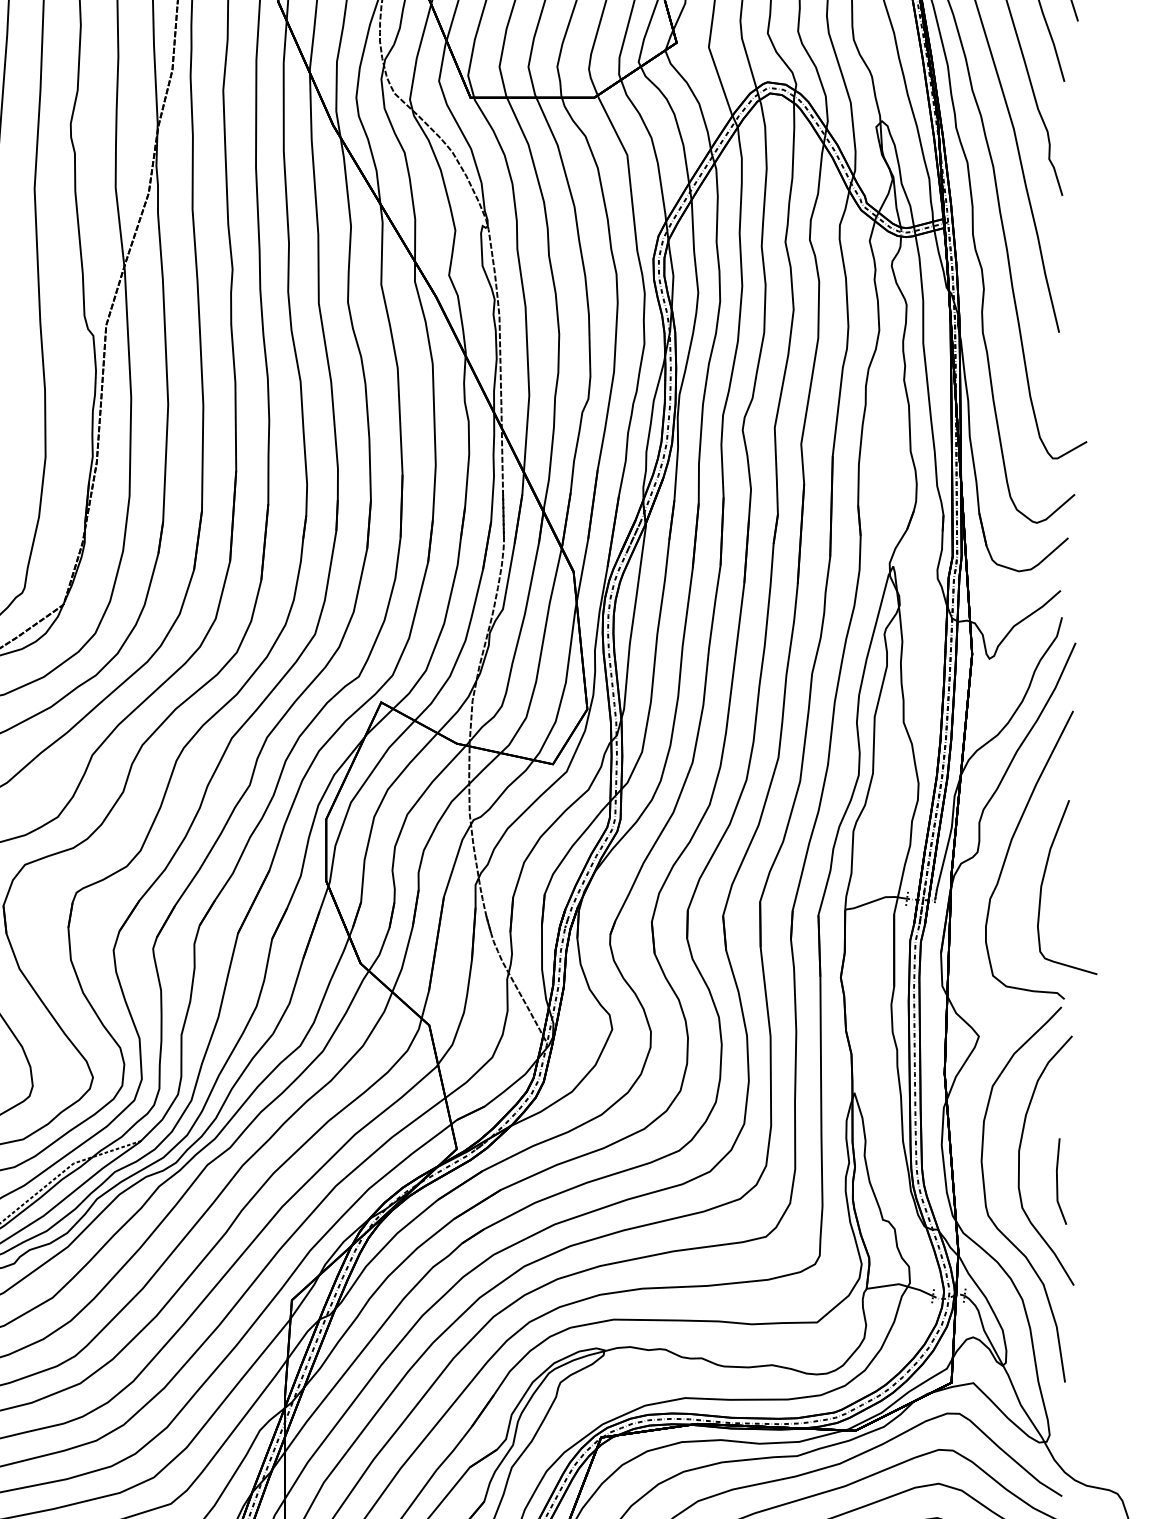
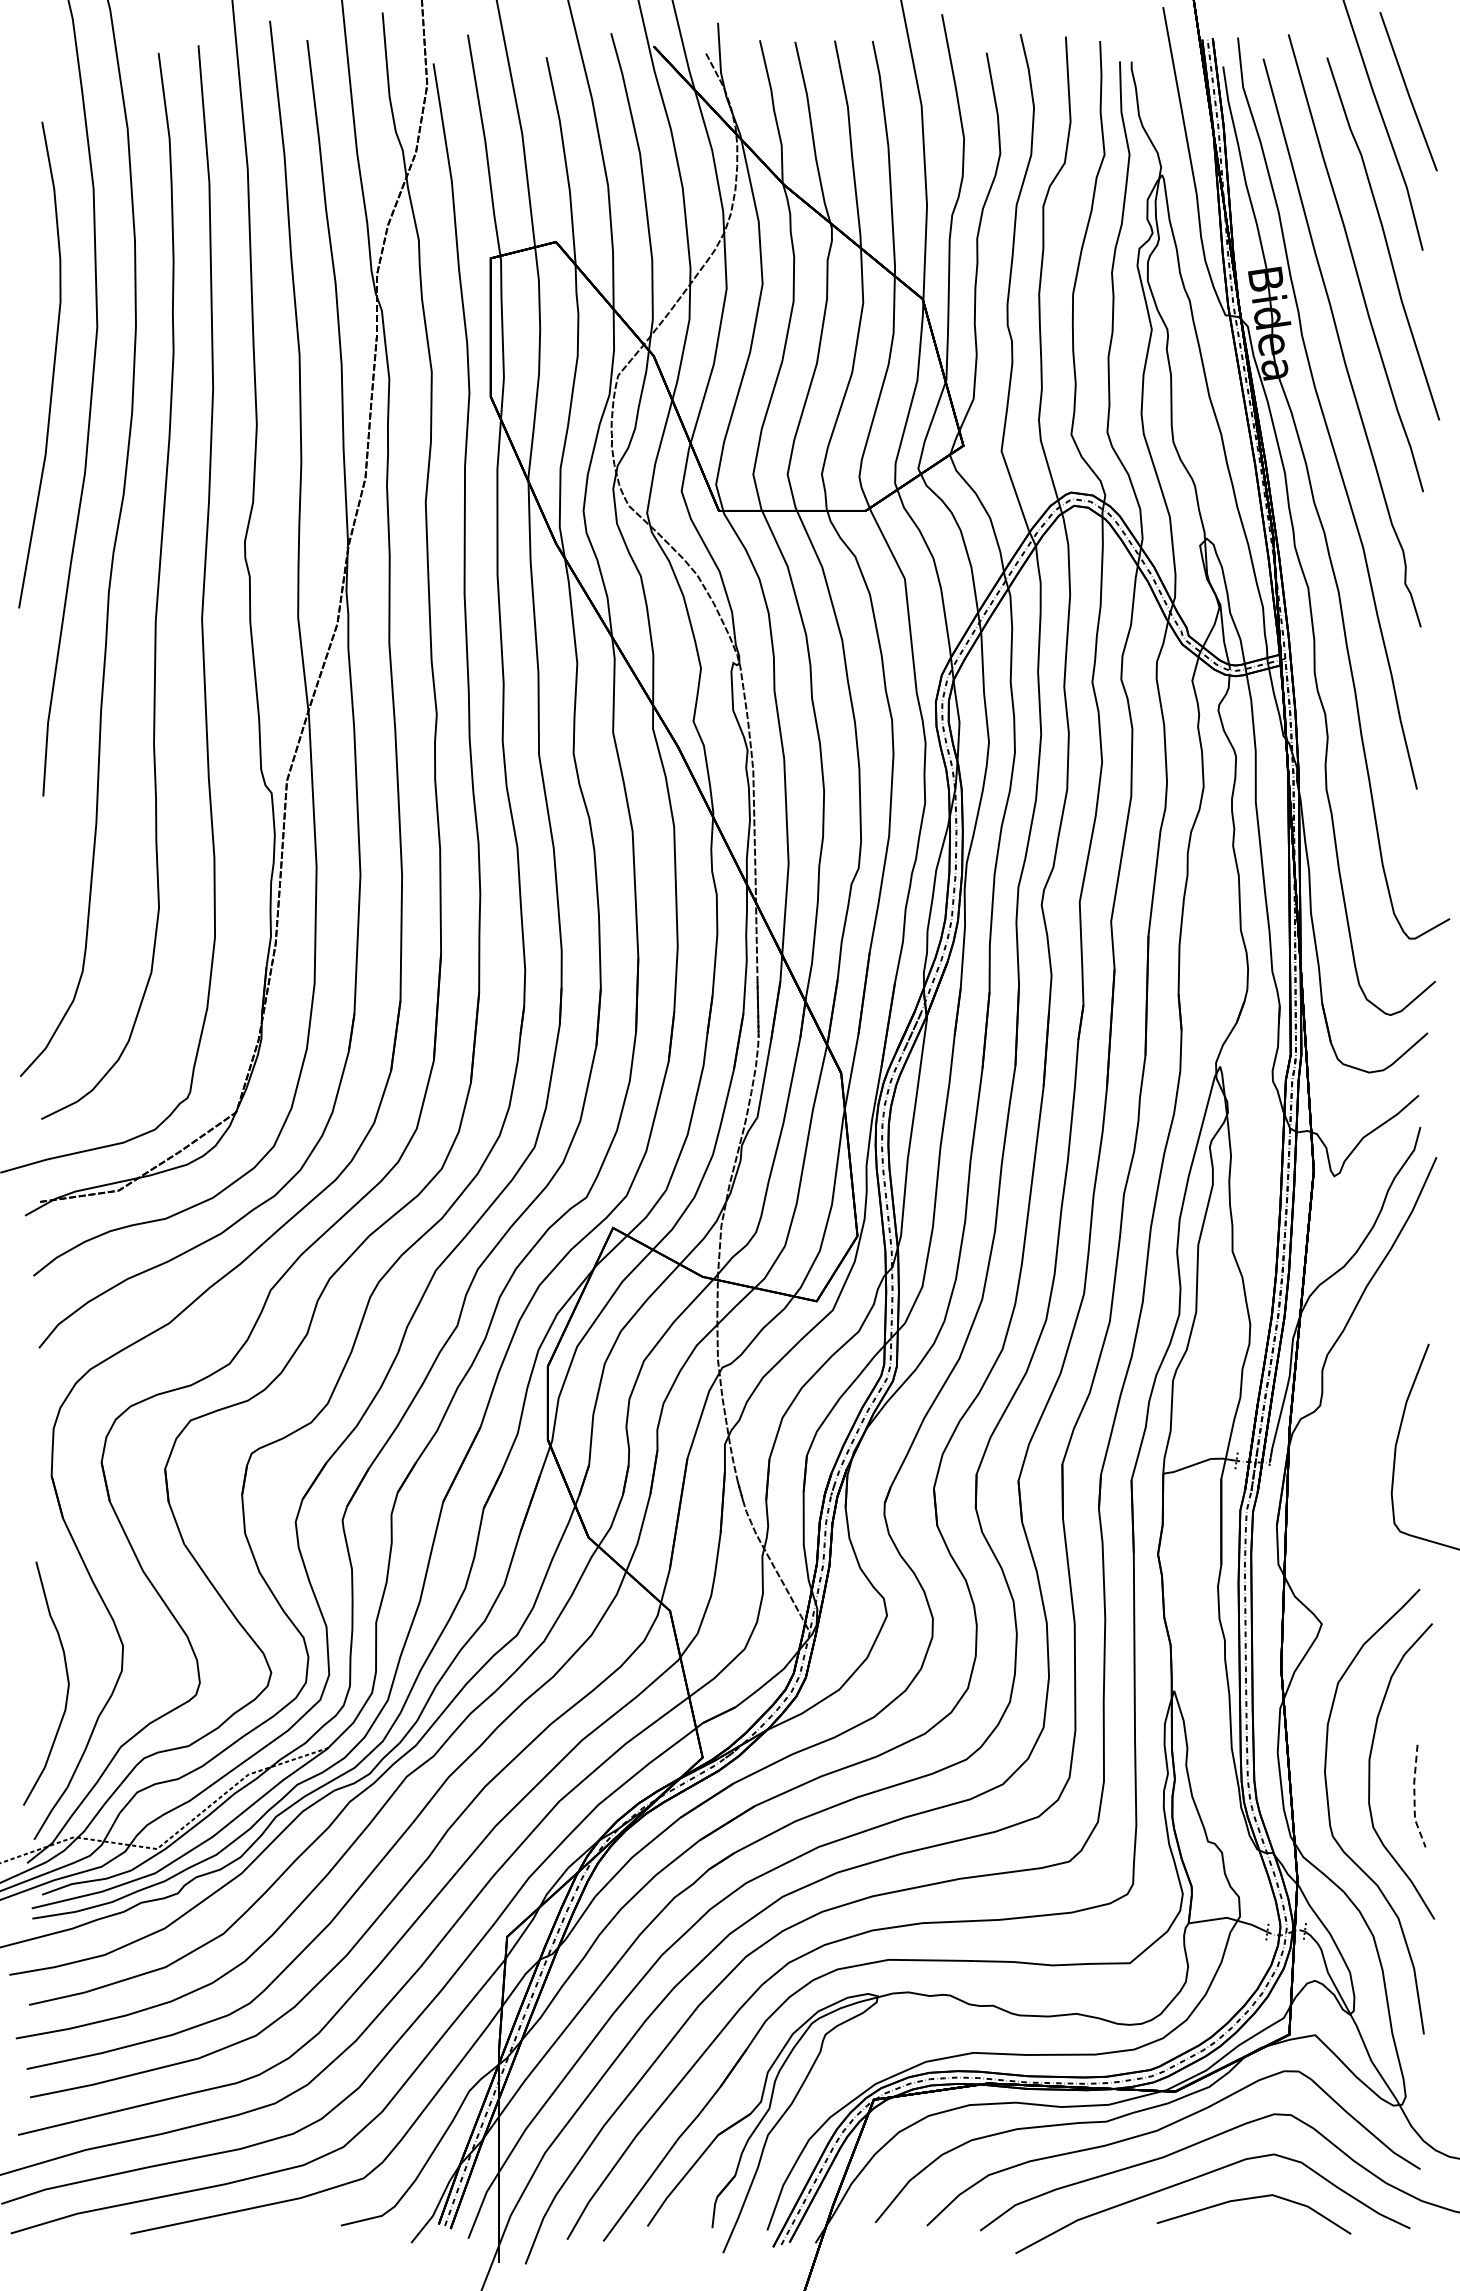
curve: (1009, 848) -> (1358, 1401), removed
line: (1057, 1182) -> (1414, 1797), solid -> dashed

